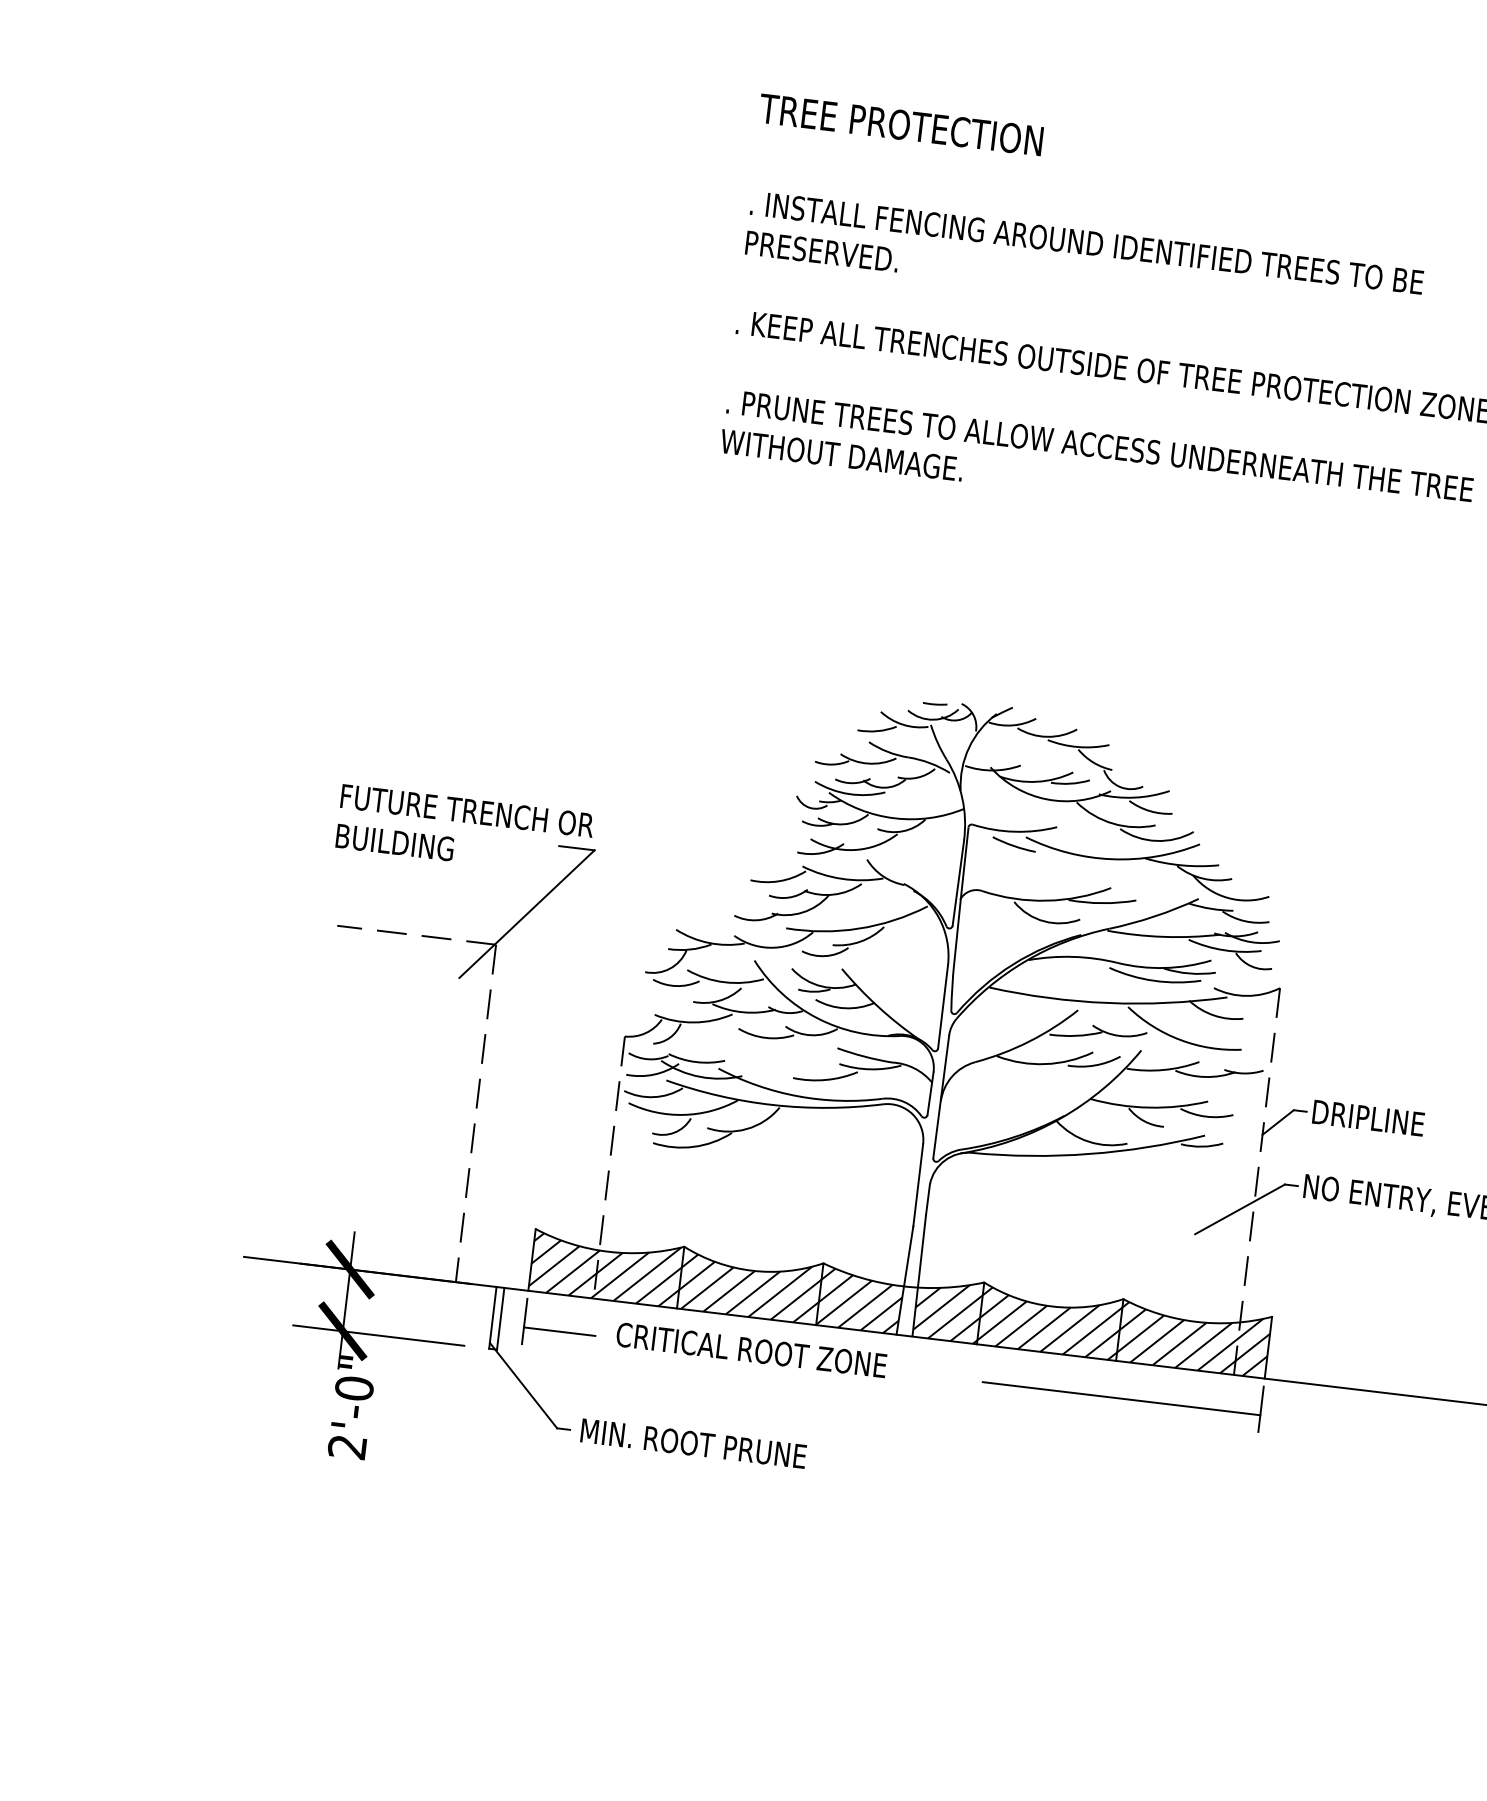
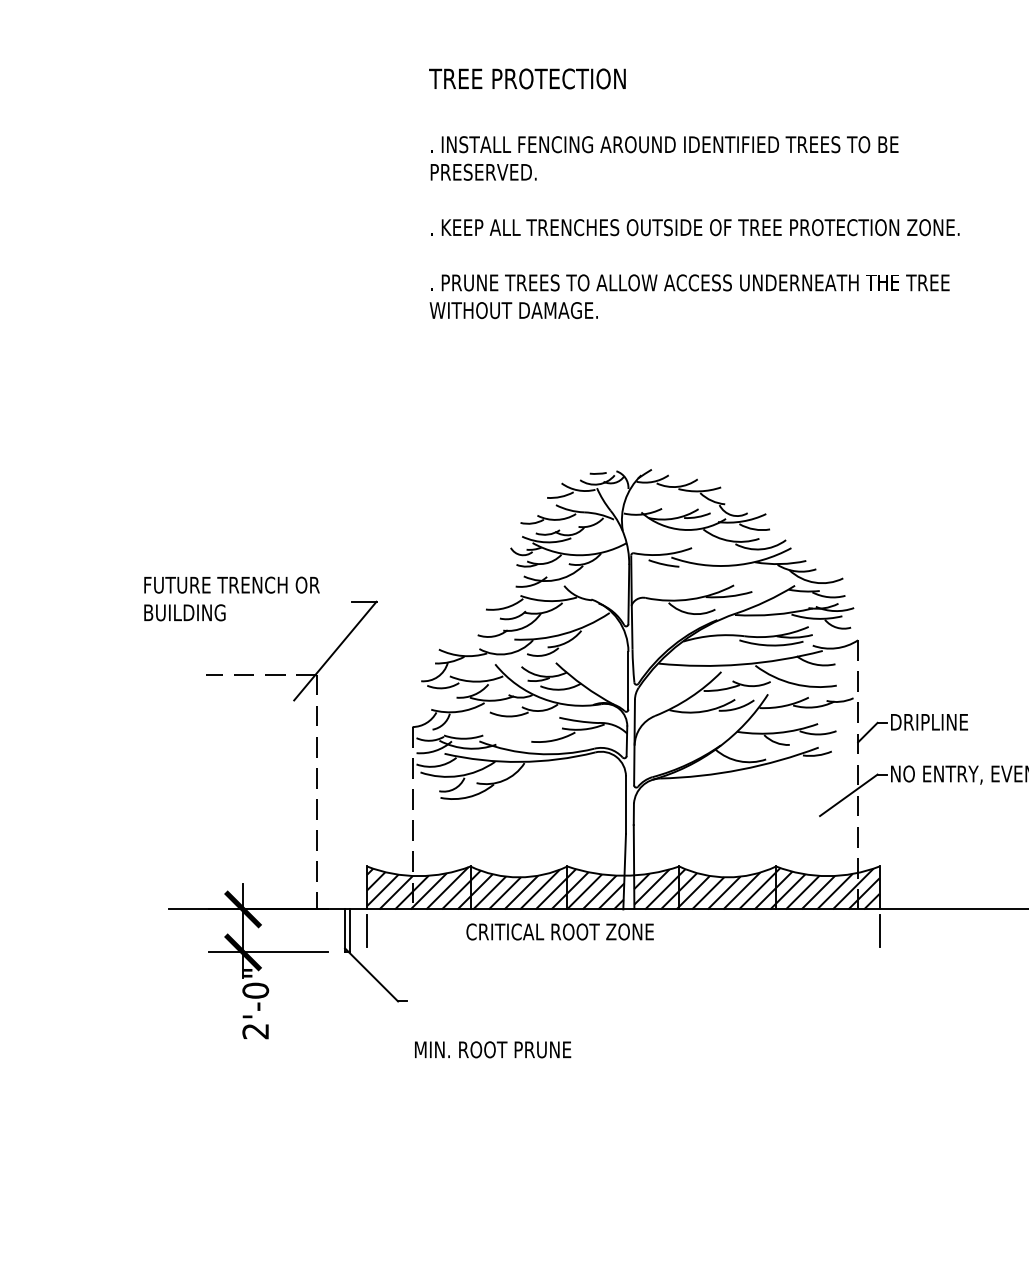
text: (464, 830) -> (231, 598), moved
line: (559, 1330) -> (391, 934), removed
text: (750, 1349) -> (559, 931), moved
line: (1120, 1397) -> (782, 934), removed
text: (694, 1443) -> (493, 1049), moved

